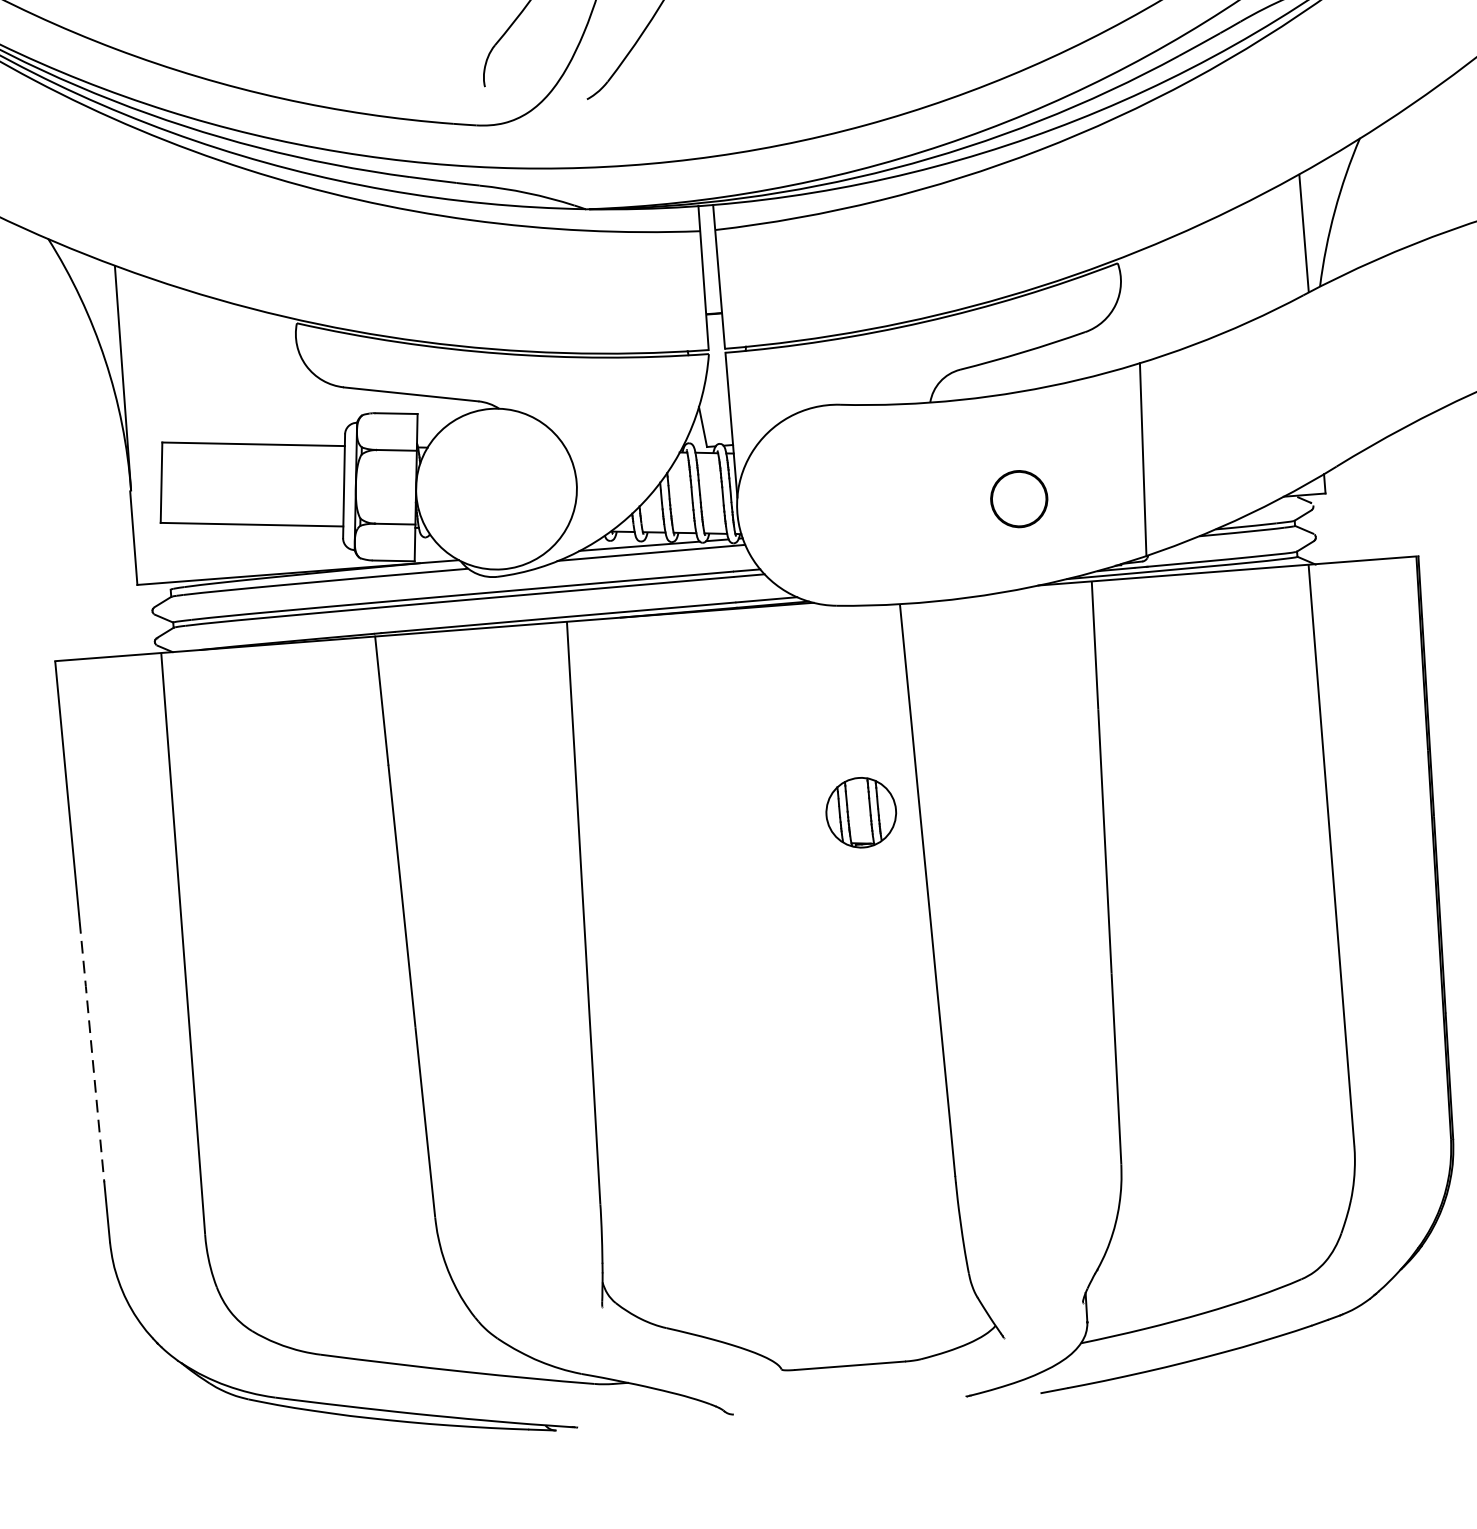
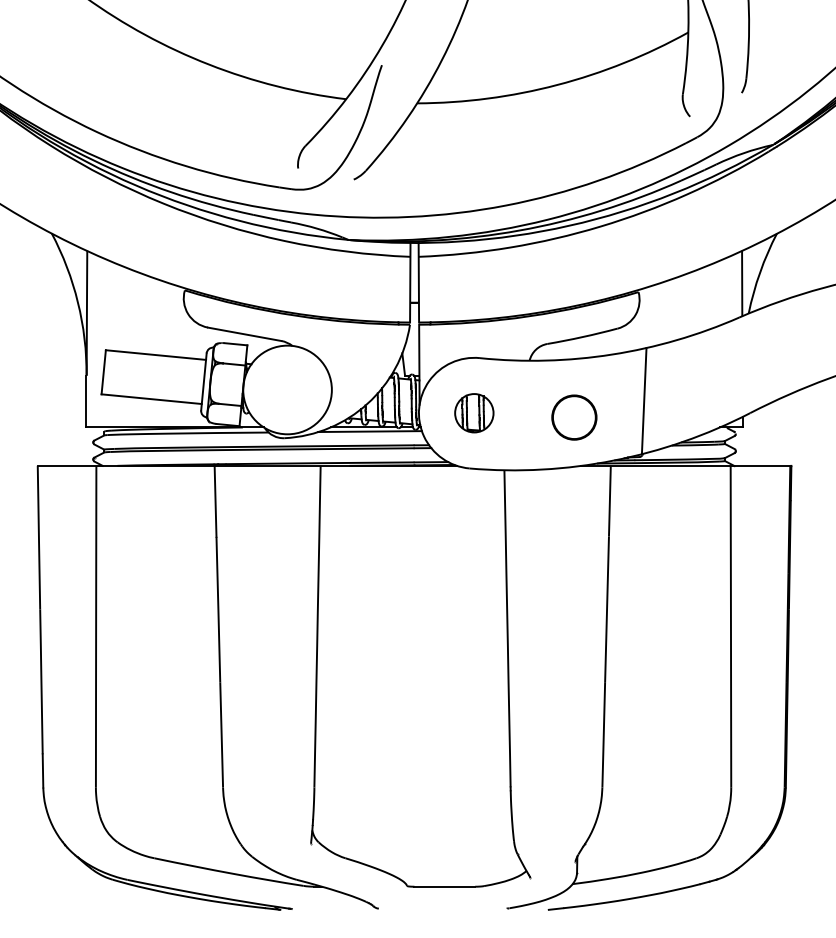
circle: (1019, 498) -> (574, 417), size x1.43
part: (861, 813) -> (474, 413), moved
line: (92, 1052) -> (41, 682), dashed -> solid

